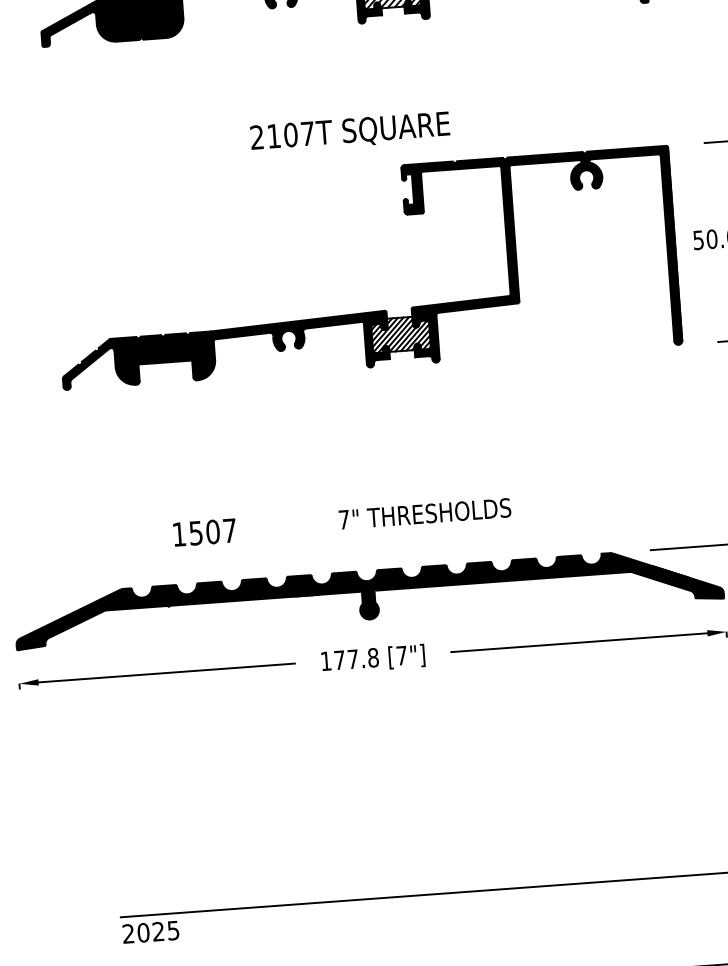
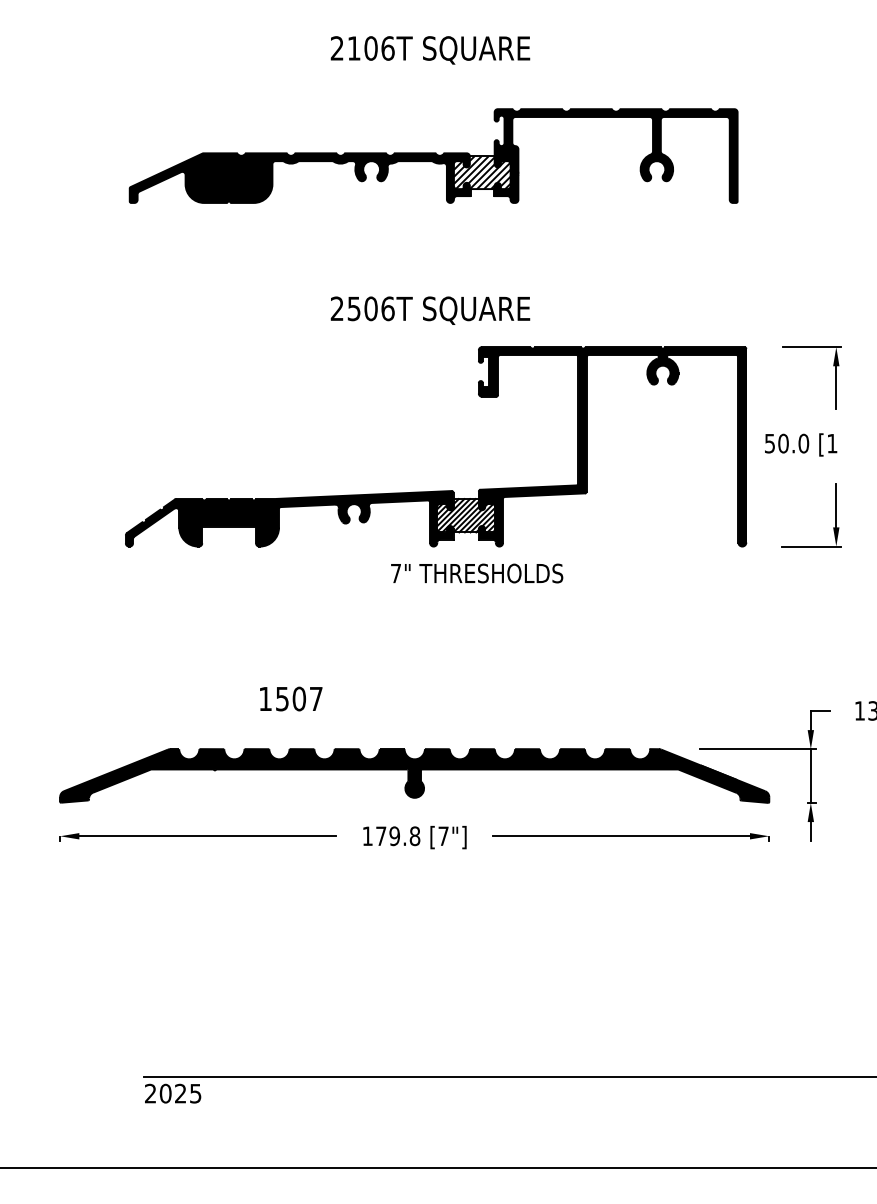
text: (290, 134) -> (370, 308), 2107T -> 2506T
text: (425, 513) -> (477, 573), moved
text: (205, 532) -> (291, 698), moved
text: (352, 659) -> (394, 836), 177.8 -> 179.8

